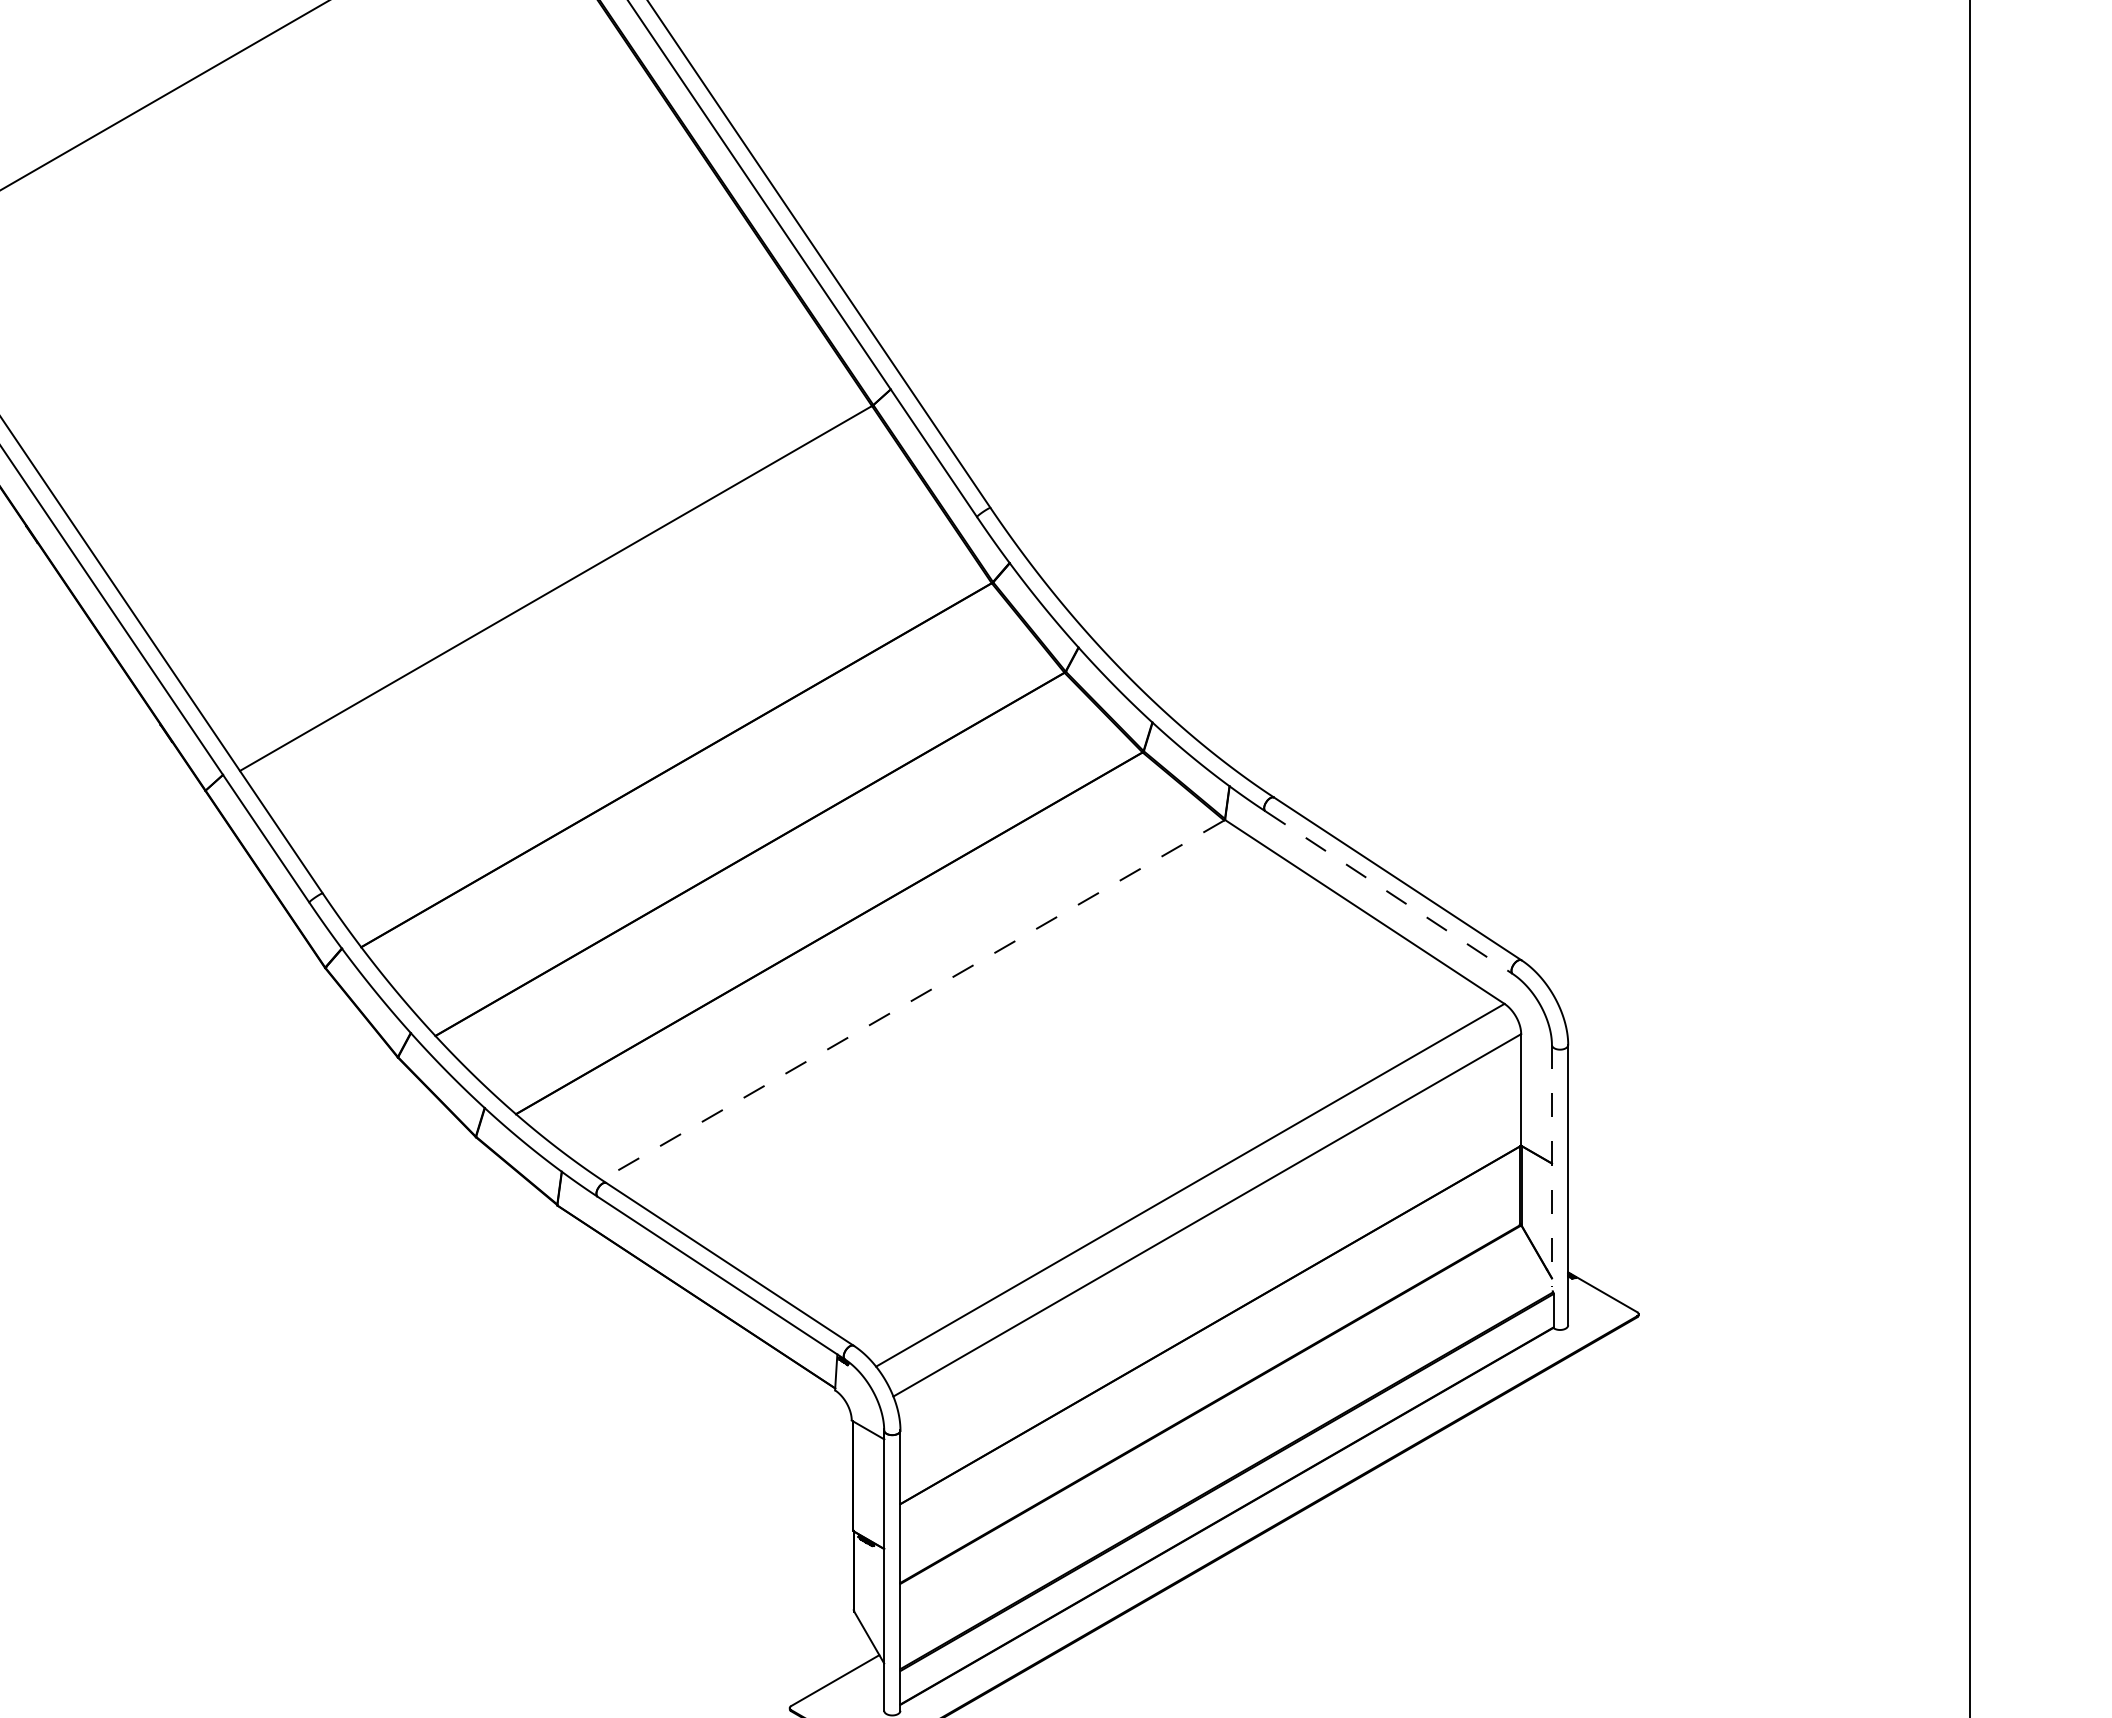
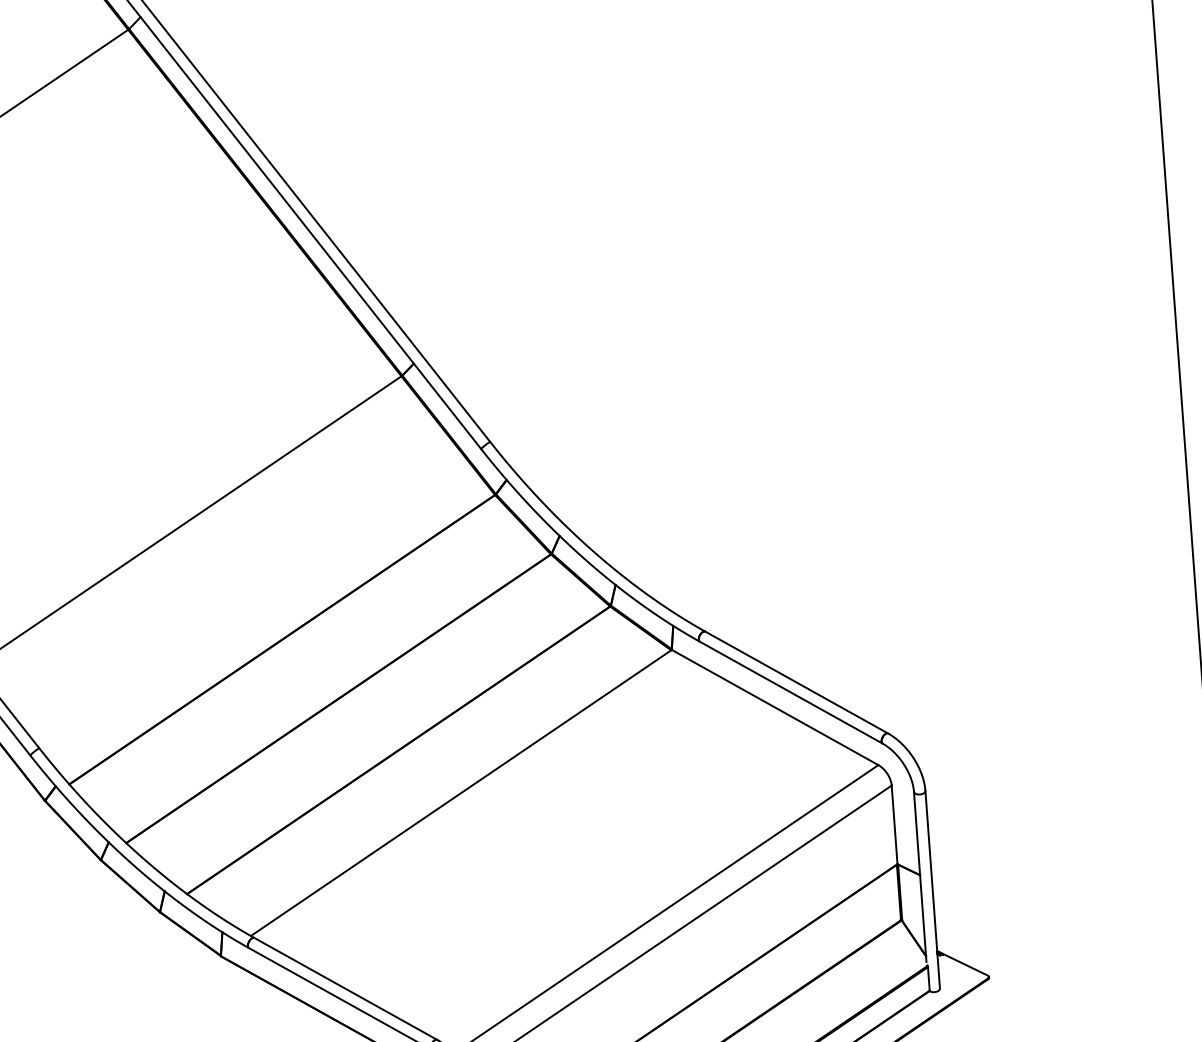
line: (1389, 892) -> (791, 692), dashed -> solid
line: (912, 1000) -> (460, 793), dashed -> solid
line: (1551, 1165) -> (919, 876), dashed -> solid

